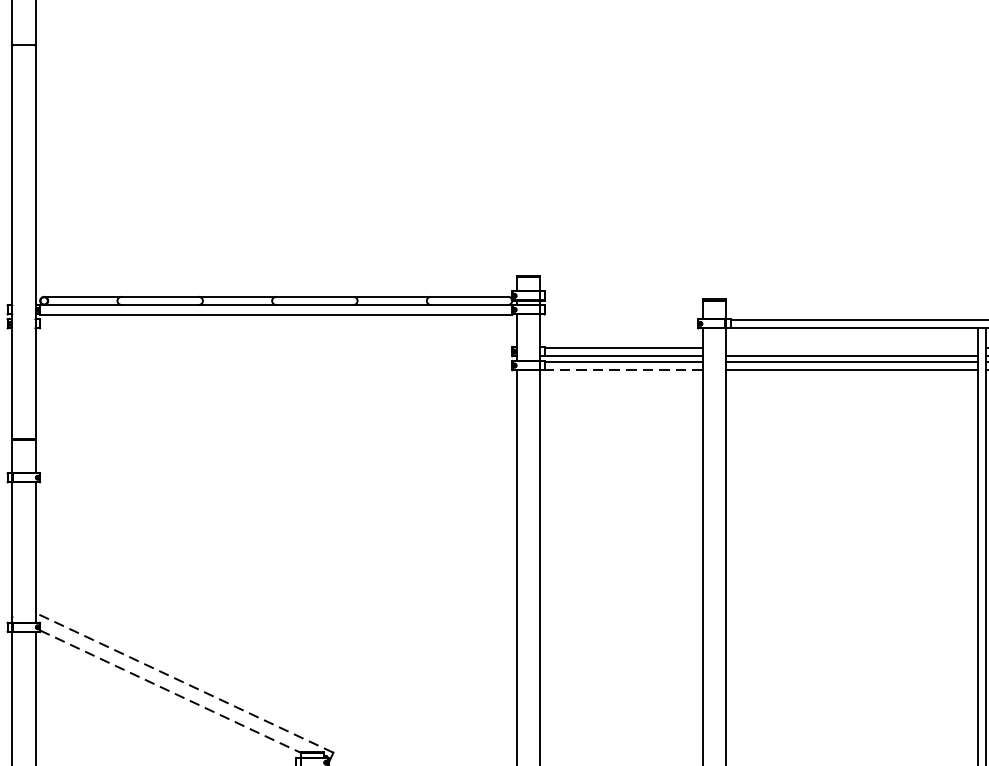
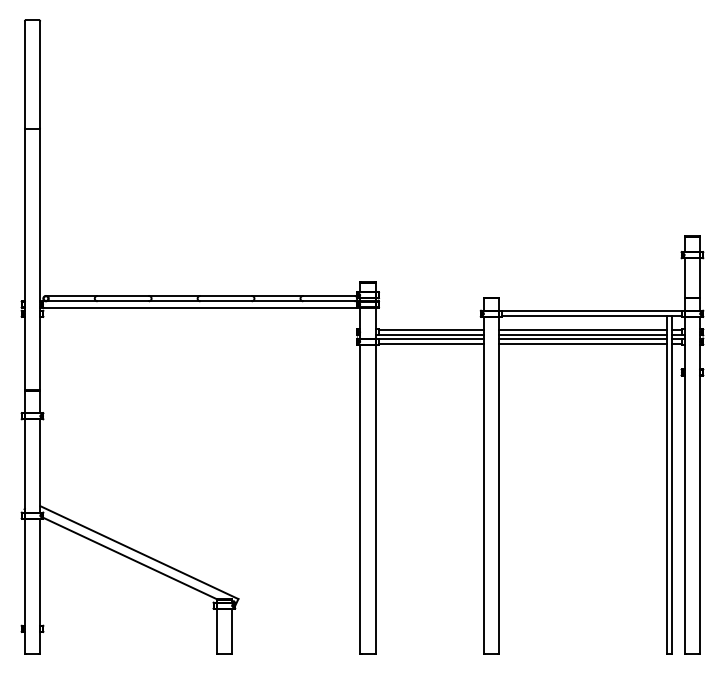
line: (852, 347) -> (583, 329), added
line: (623, 369) -> (431, 344), dashed -> solid
line: (183, 682) -> (138, 552), dashed -> solid
line: (171, 691) -> (130, 558), dashed -> solid

